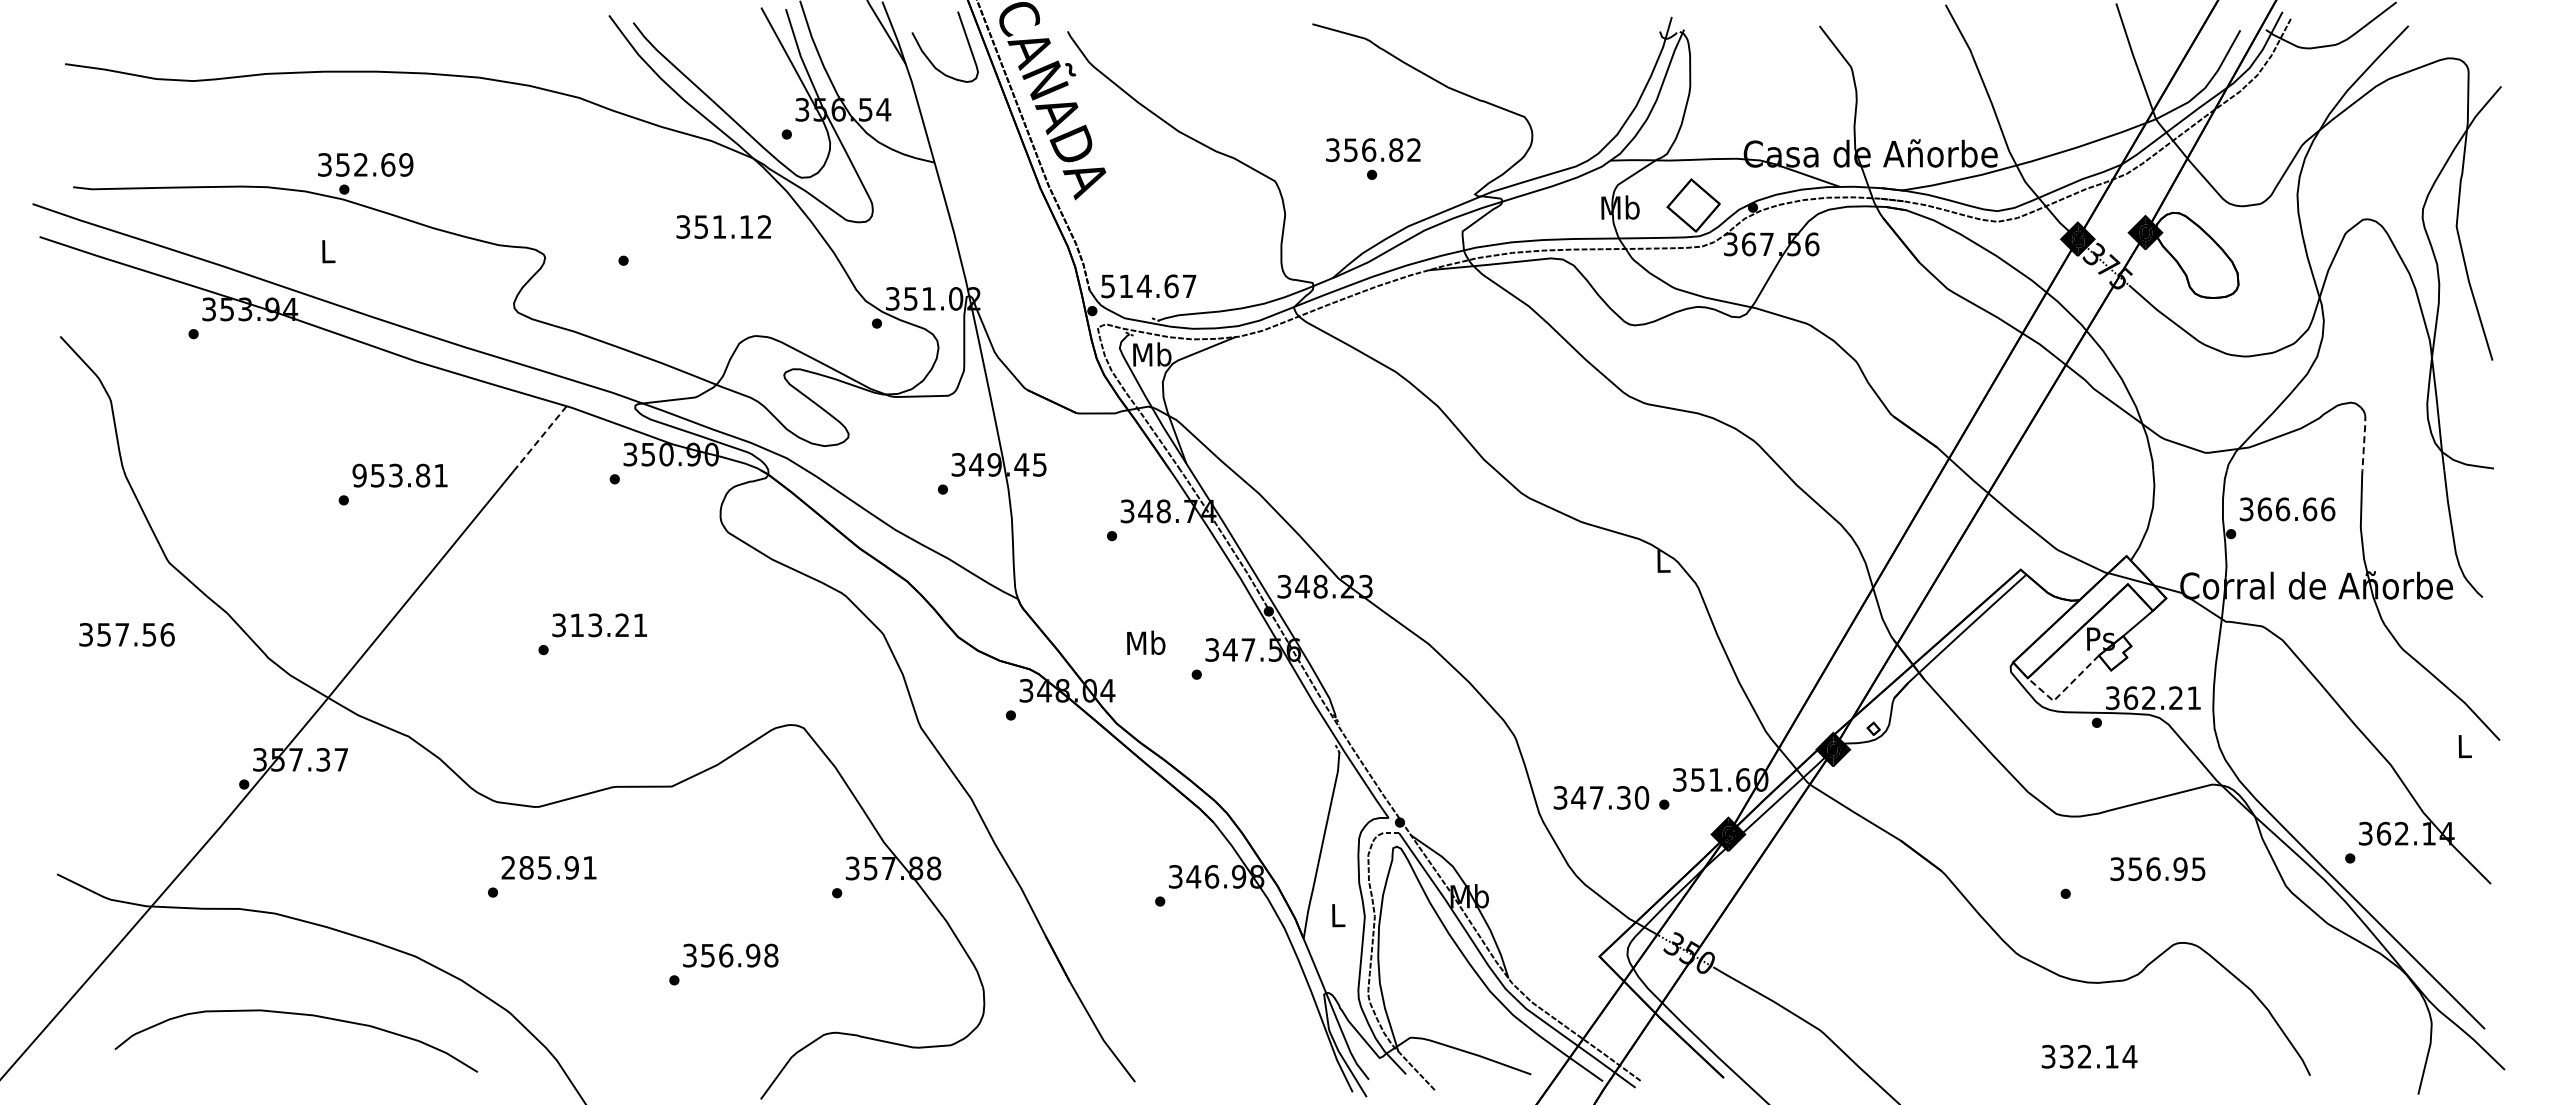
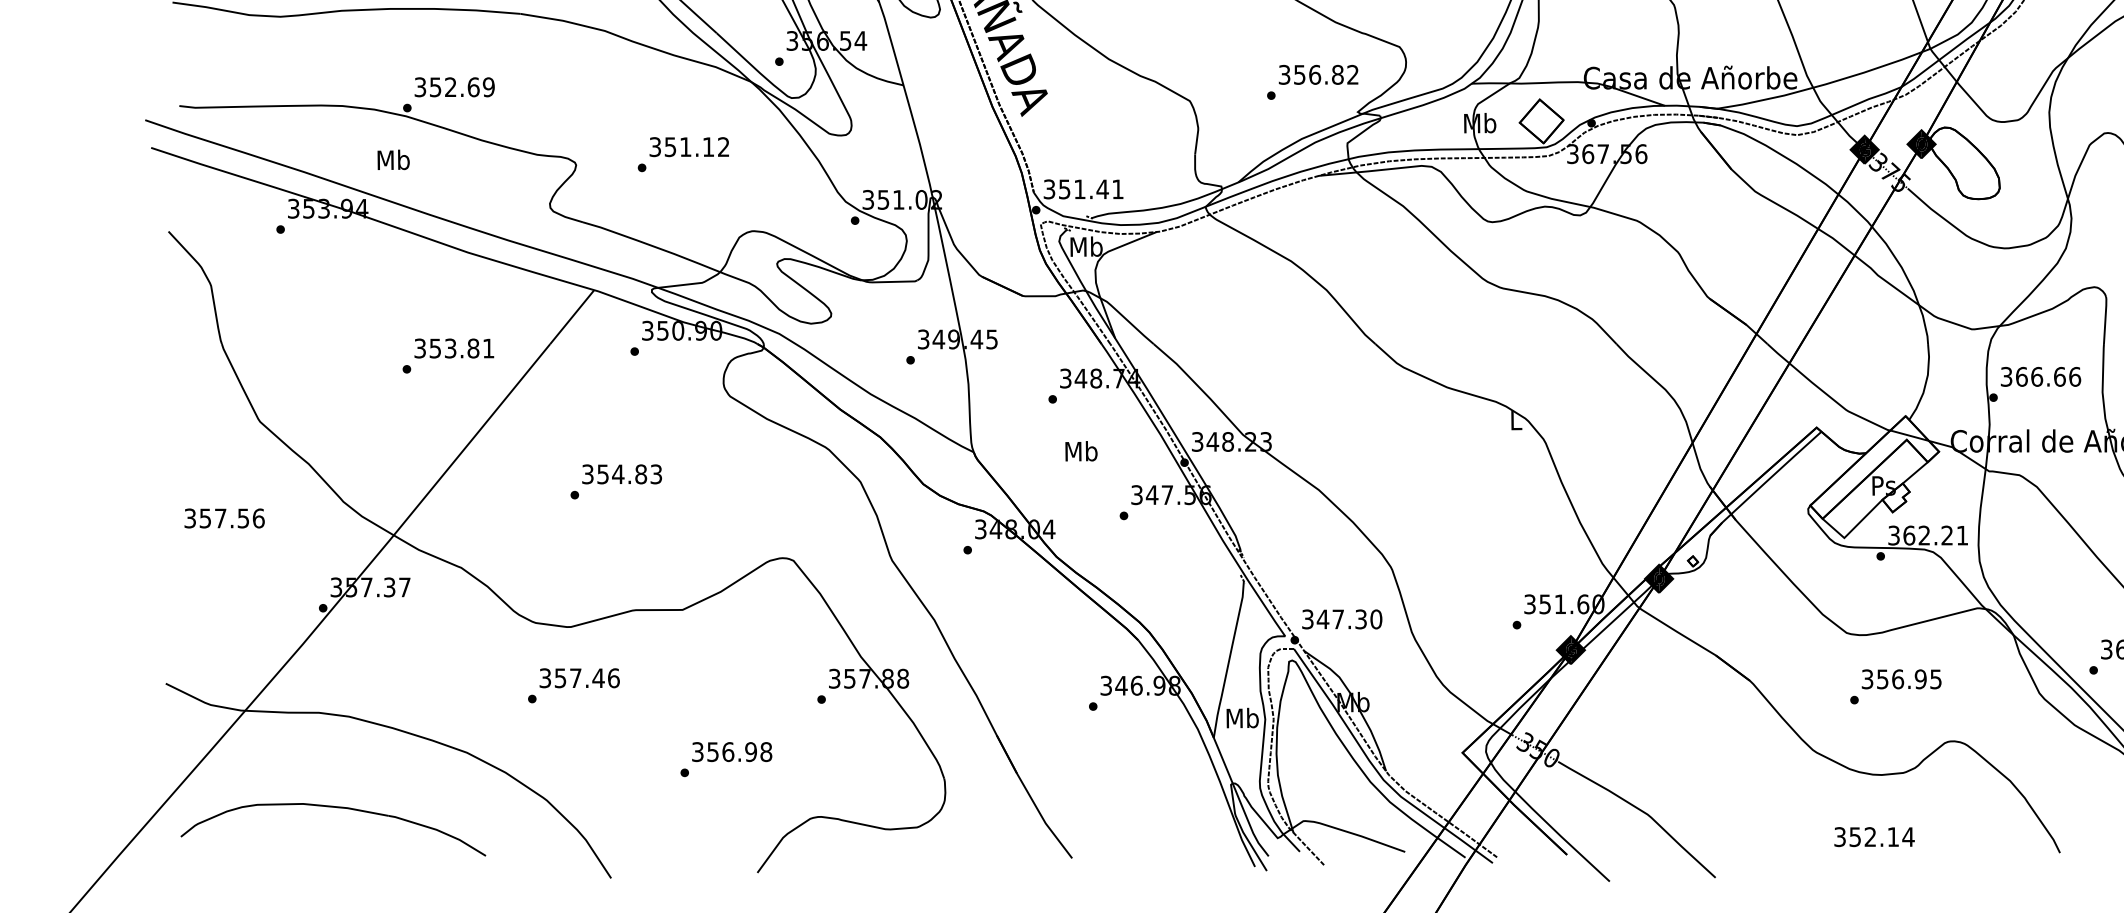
text: (1373, 150) -> (1318, 75), moved
text: (365, 164) -> (454, 86), moved
text: (723, 226) -> (689, 146), moved
text: (328, 251) -> (394, 160), L -> Mb
text: (1149, 286) -> (1084, 189), 514.67 -> 351.41
line: (540, 438) -> (572, 317), dashed -> solid
line: (2364, 441) -> (2105, 319), dashed -> solid
text: (359, 475) -> (420, 348), 953.81 -> 353.81
text: (608, 625) -> (629, 474), 313.21 -> 354.83
text: (126, 634) -> (224, 518), moved
text: (1146, 642) -> (1081, 450), moved
line: (2063, 691) -> (1852, 529), dashed -> solid
text: (1601, 797) -> (1342, 619), moved
text: (549, 867) -> (579, 677), 285.91 -> 357.46
text: (2157, 869) -> (1901, 679), moved
text: (1337, 915) -> (1242, 718), L -> Mb
part: (300, 1015) -> (336, 808), moved
text: (2066, 1056) -> (1855, 836), 332.14 -> 352.14

